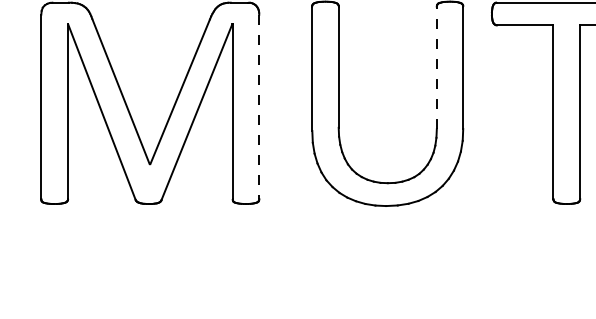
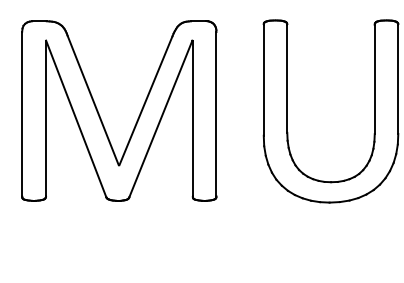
line: (436, 67) -> (374, 79), dashed -> solid
line: (259, 107) -> (216, 114), dashed -> solid

